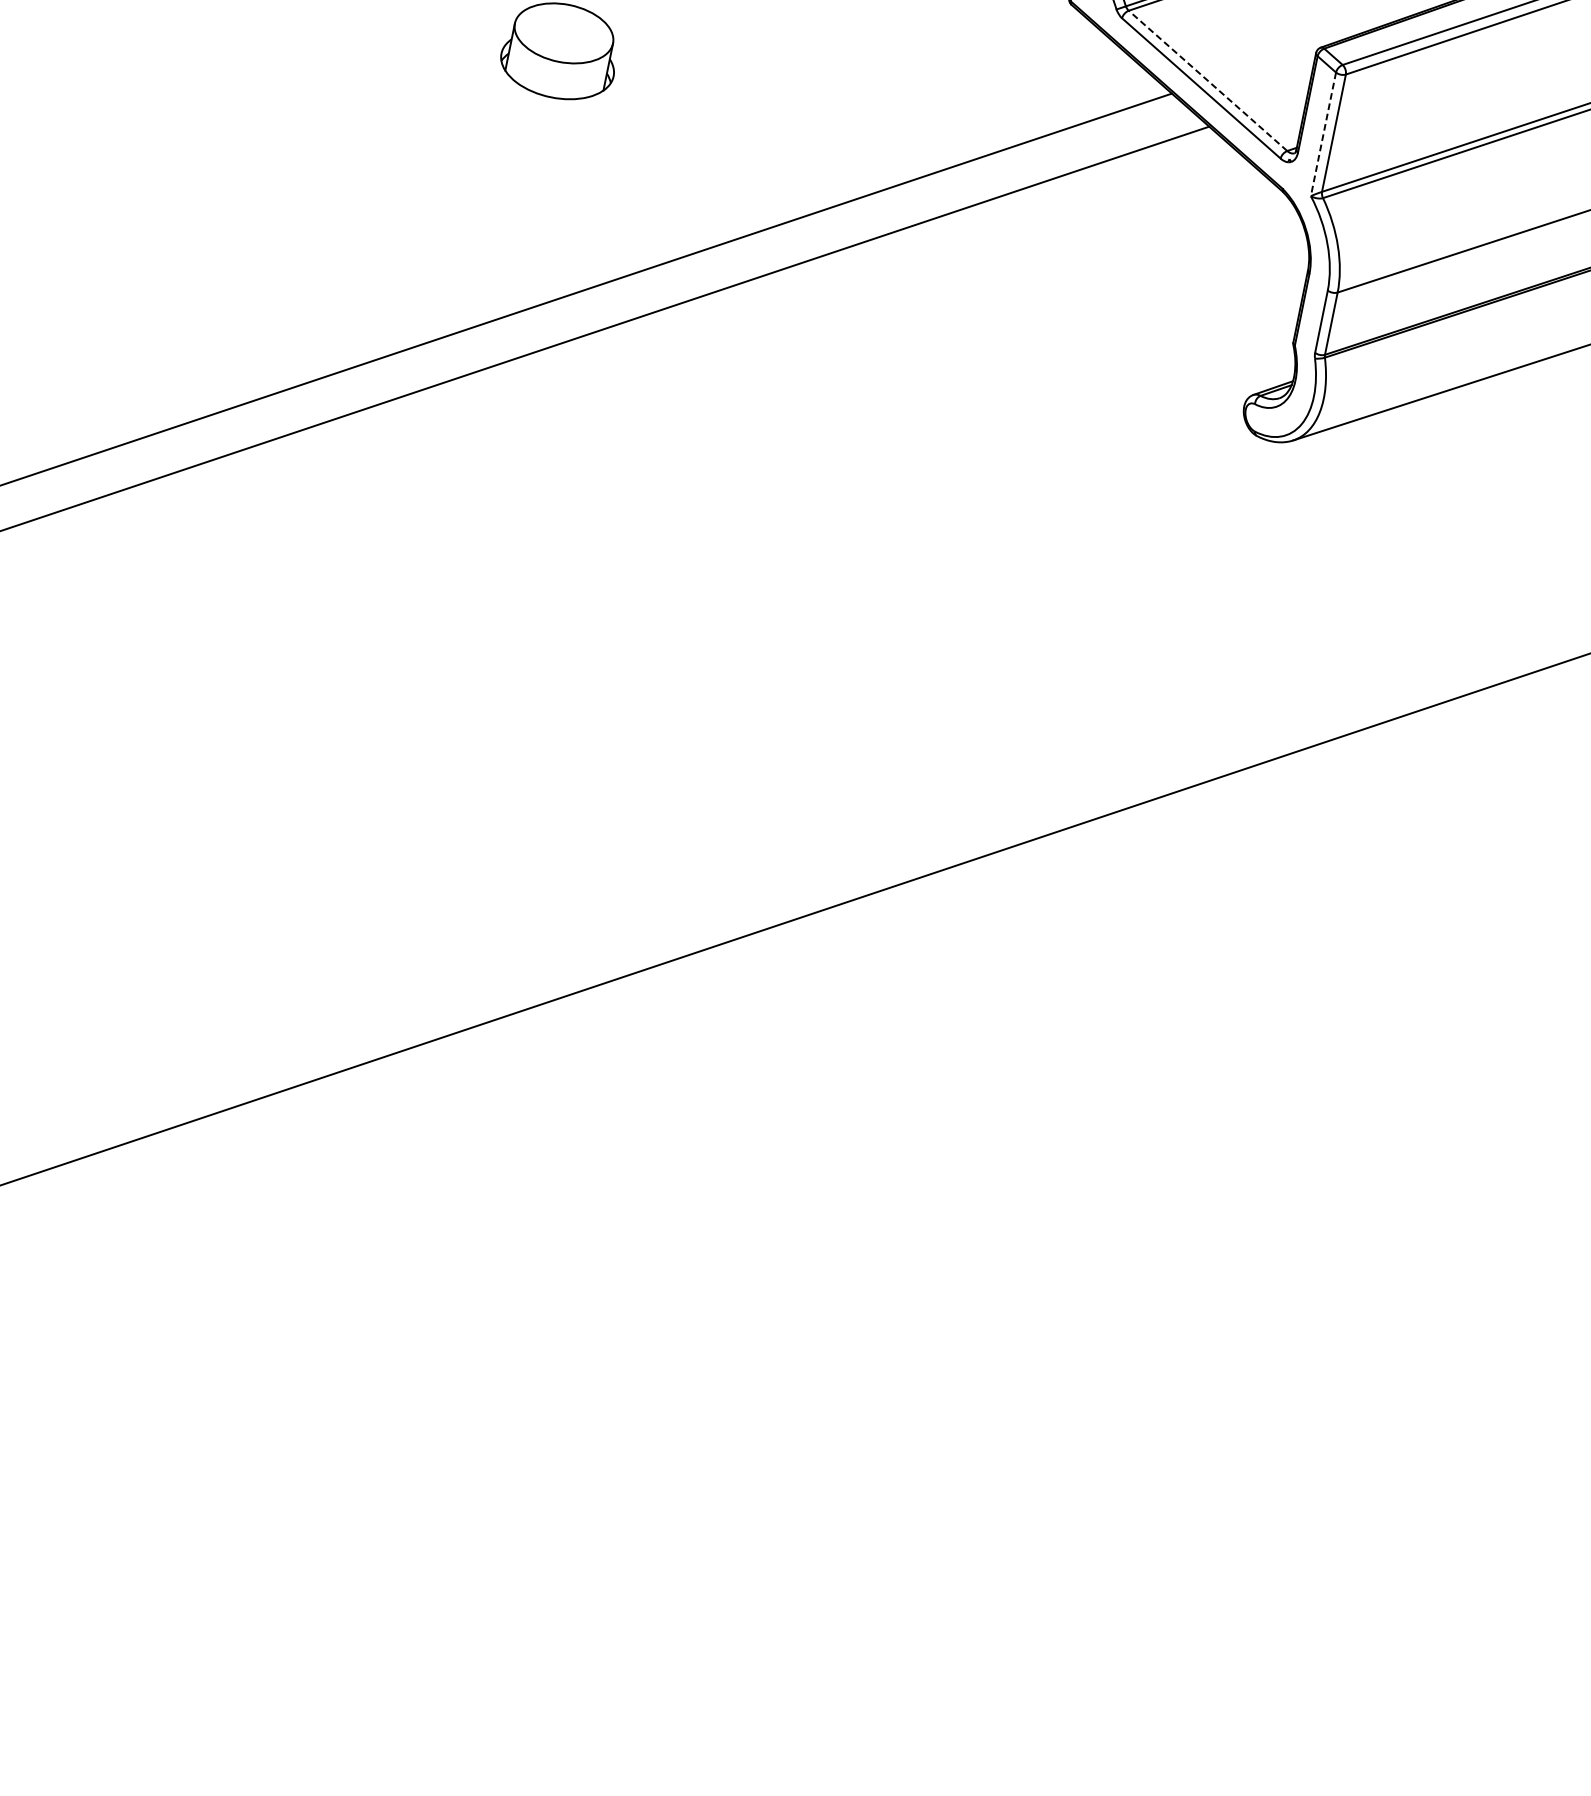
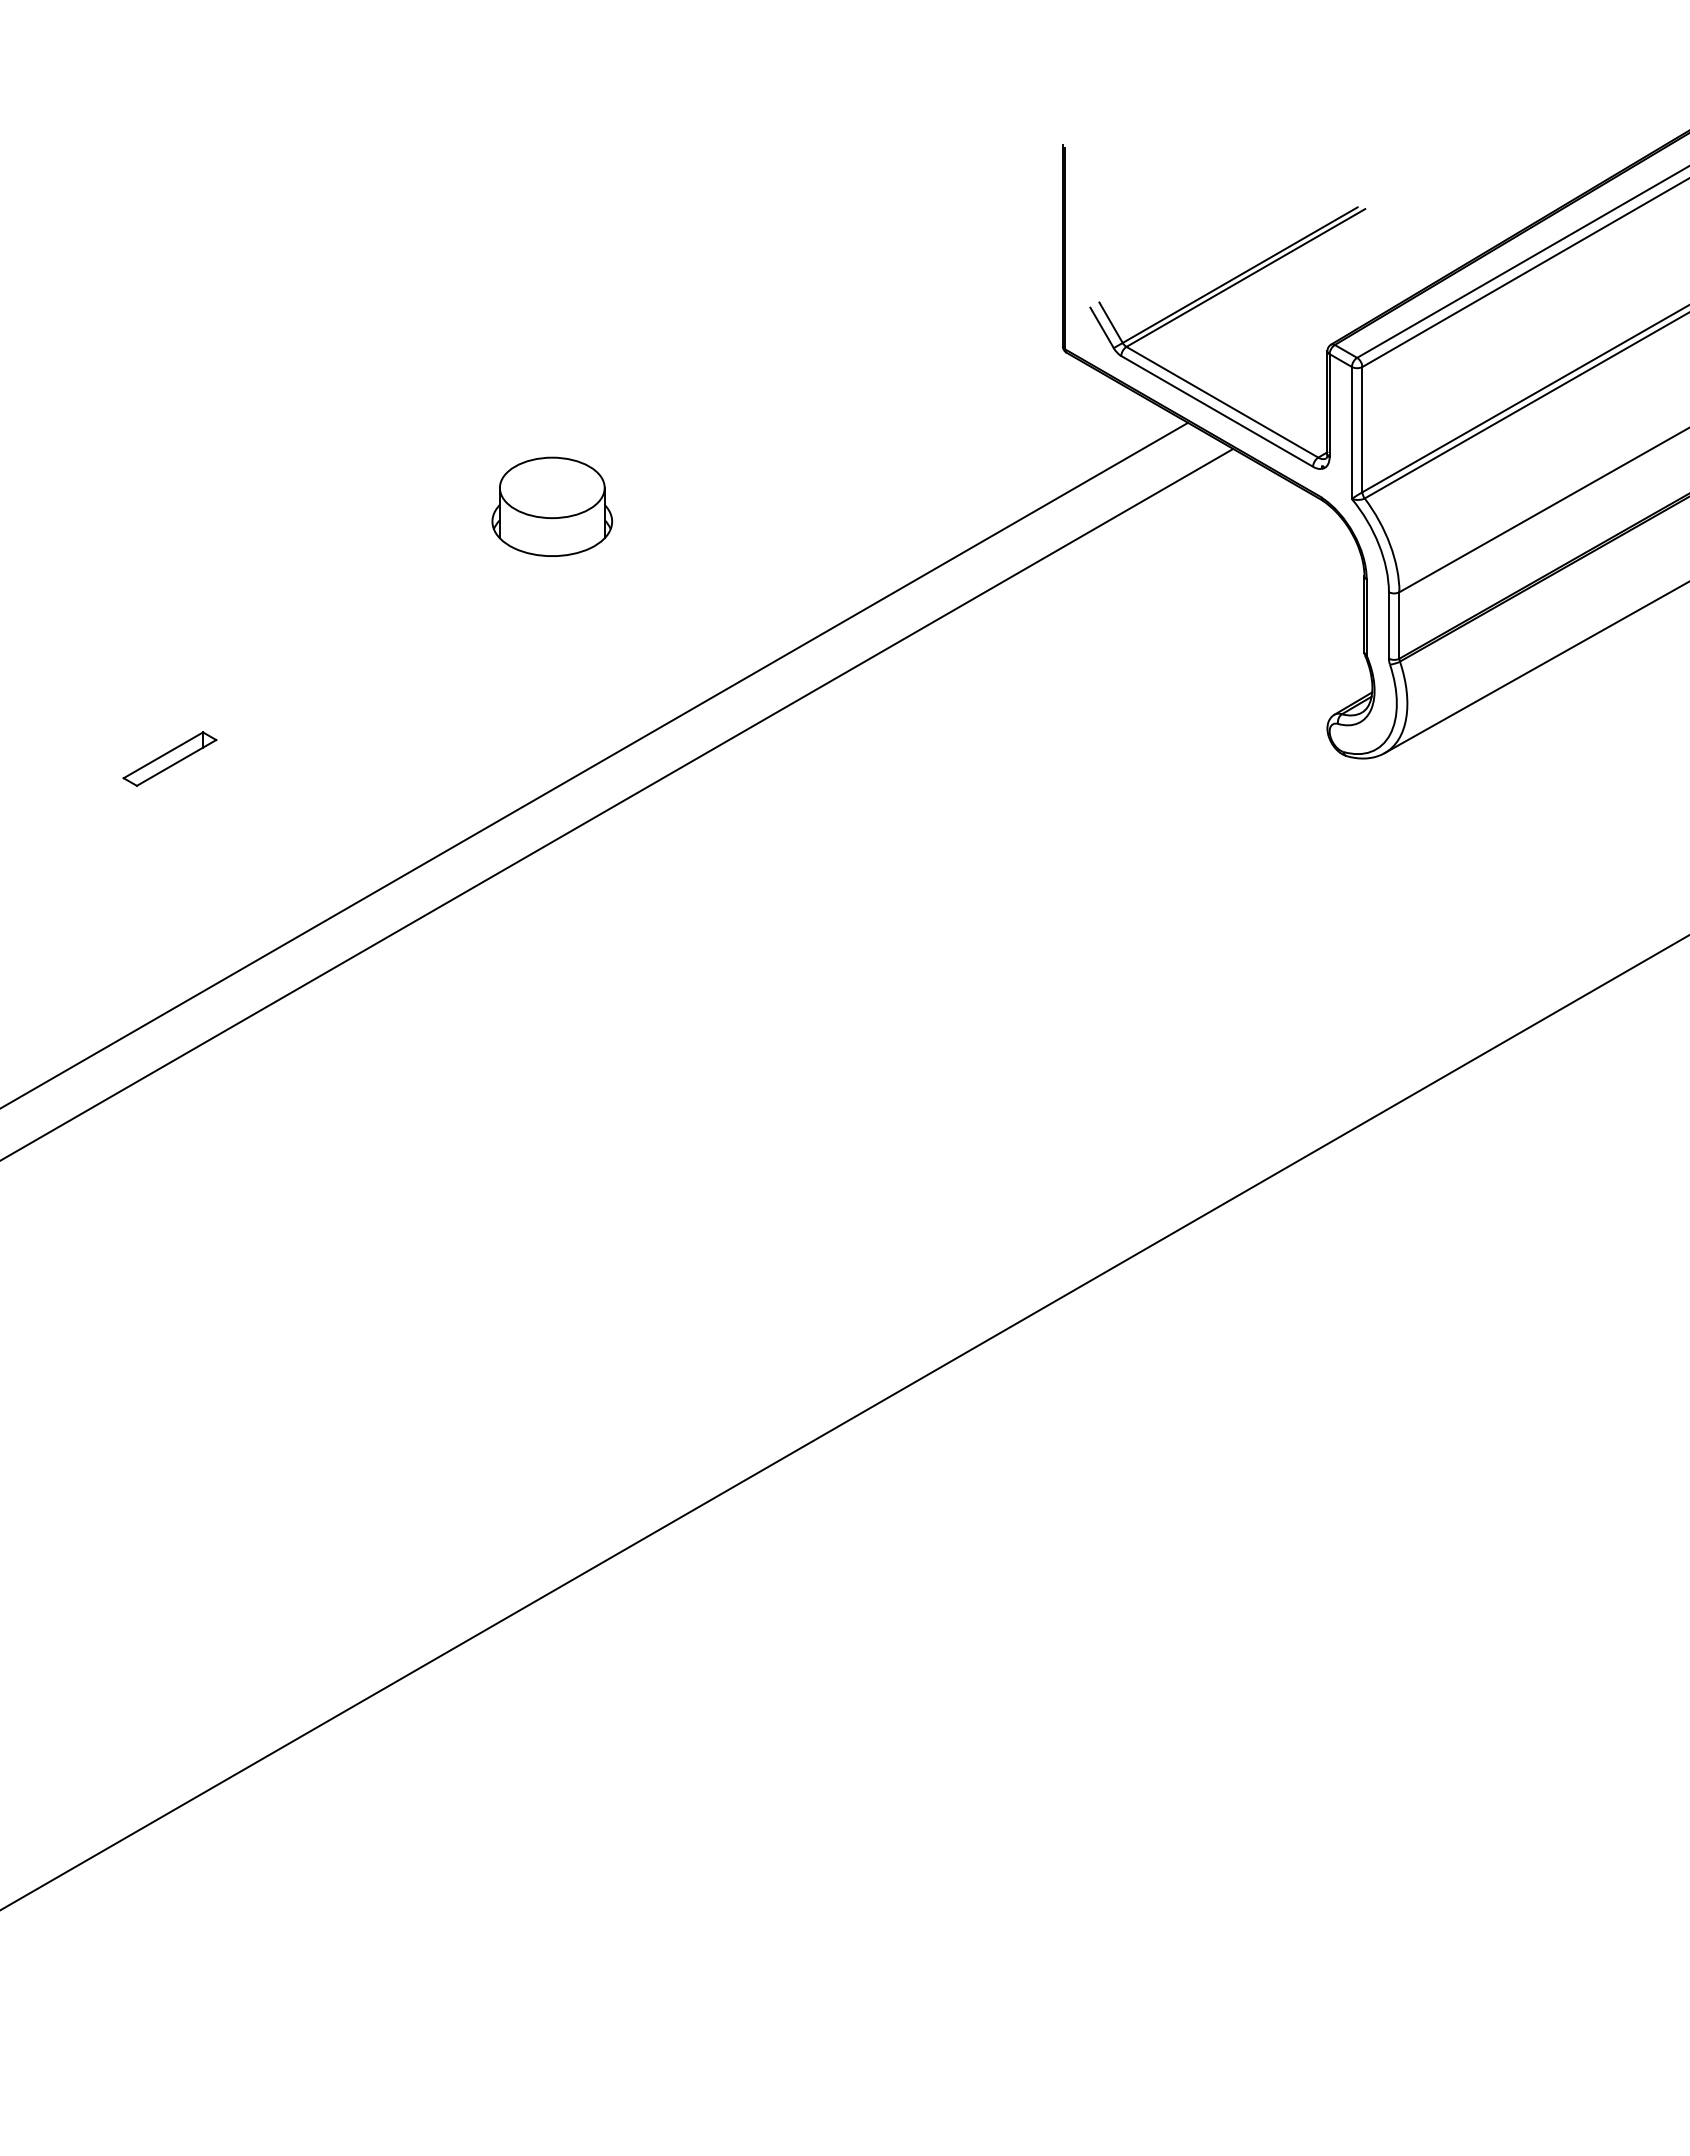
line: (1208, 81) -> (1222, 402), dashed -> solid
line: (1322, 134) -> (1351, 433), dashed -> solid
part: (153, 213) -> (169, 758), added

